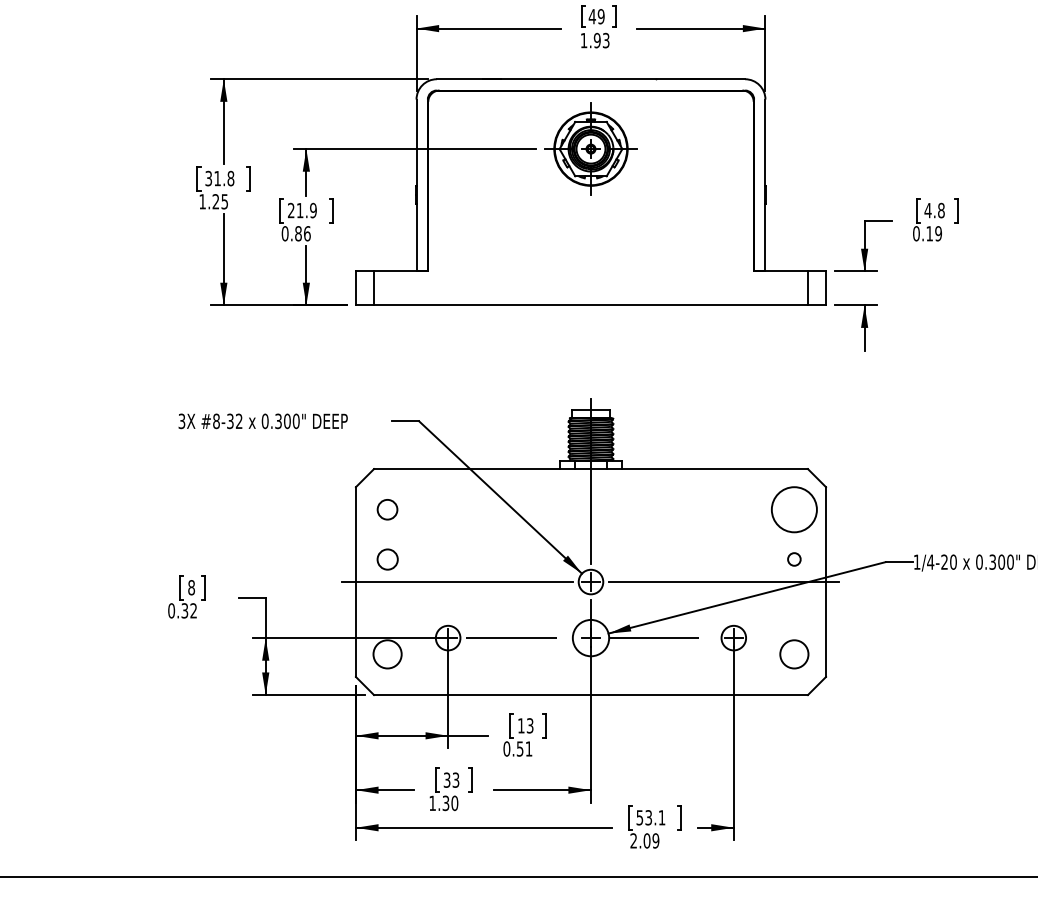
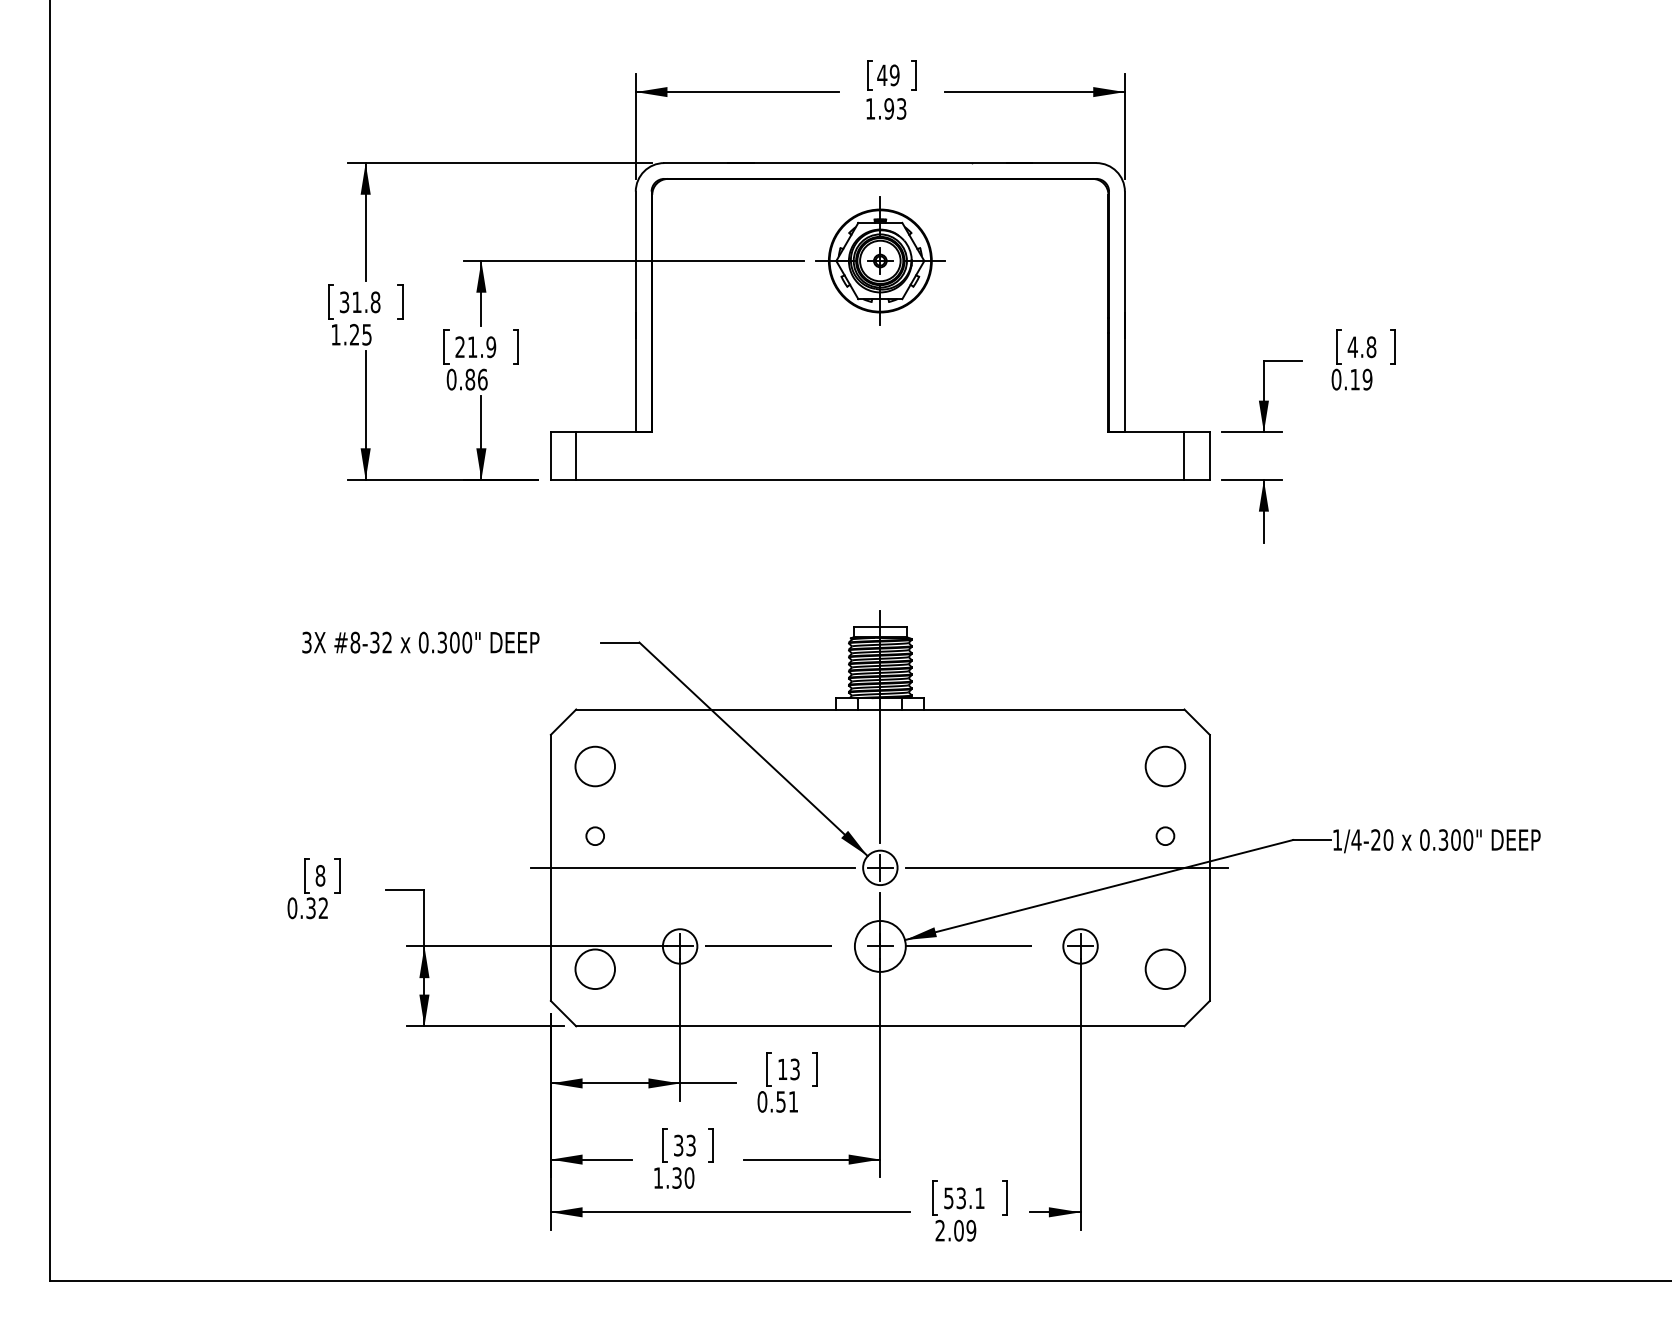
circle: (387, 509) -> (594, 766), size x1.43
circle: (794, 509) -> (1165, 766), size x0.62
circle: (387, 558) -> (594, 835), size x0.62

